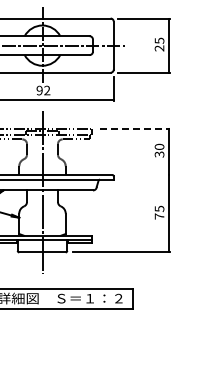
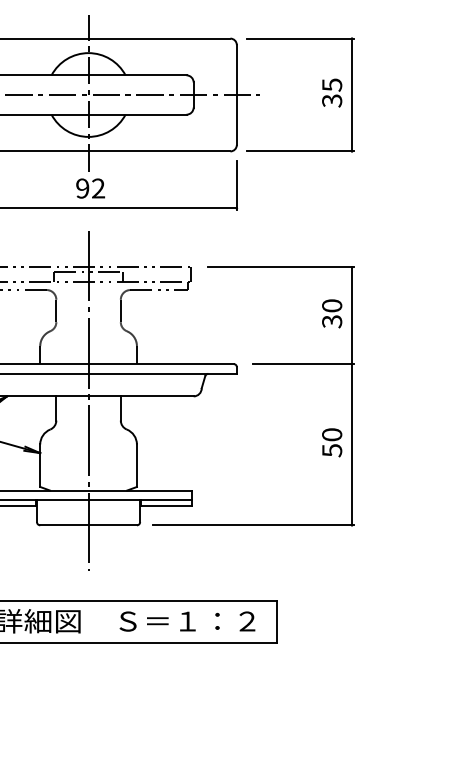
text: (159, 48) -> (332, 100), 25 -> 35
line: (135, 128) -> (282, 267), dashed -> solid
line: (145, 174) -> (302, 363), added
text: (159, 212) -> (332, 442), 75 -> 50

